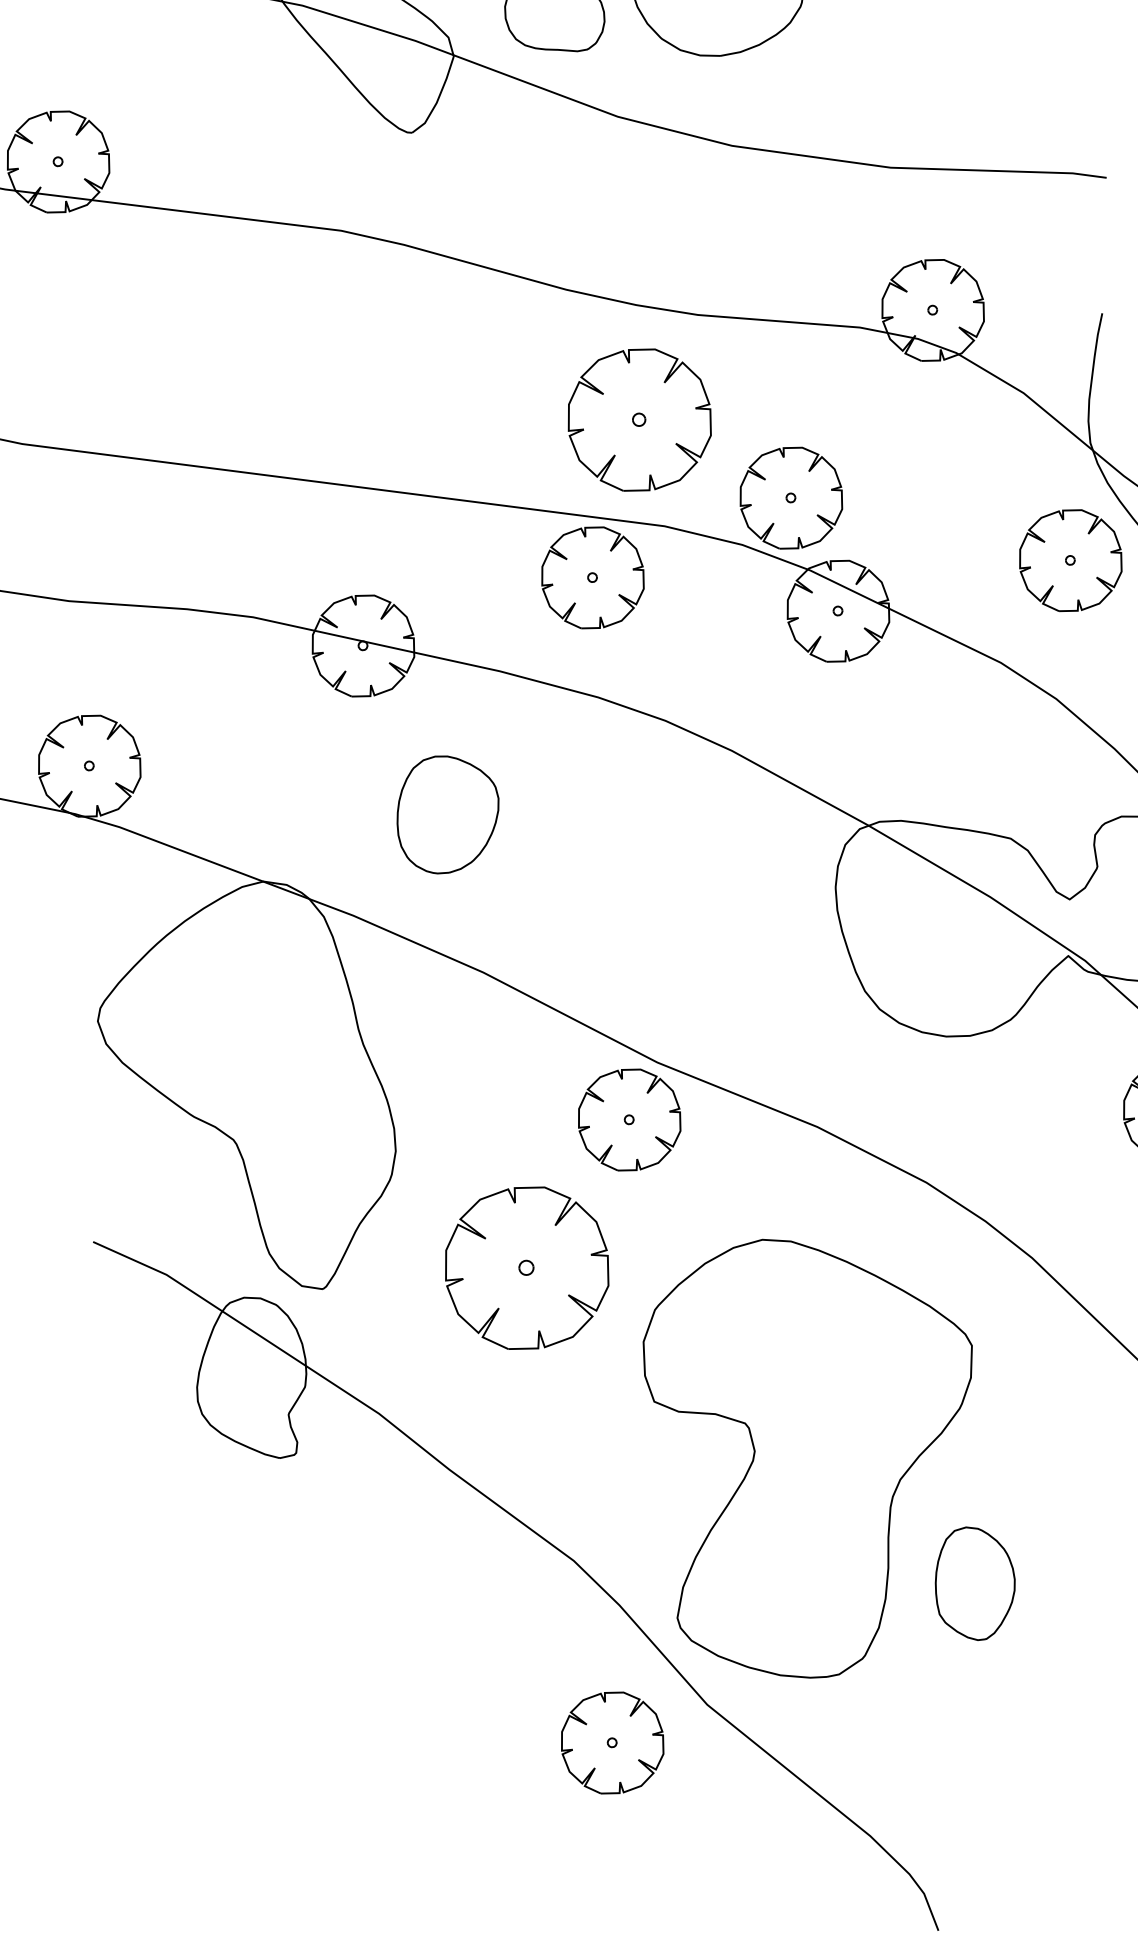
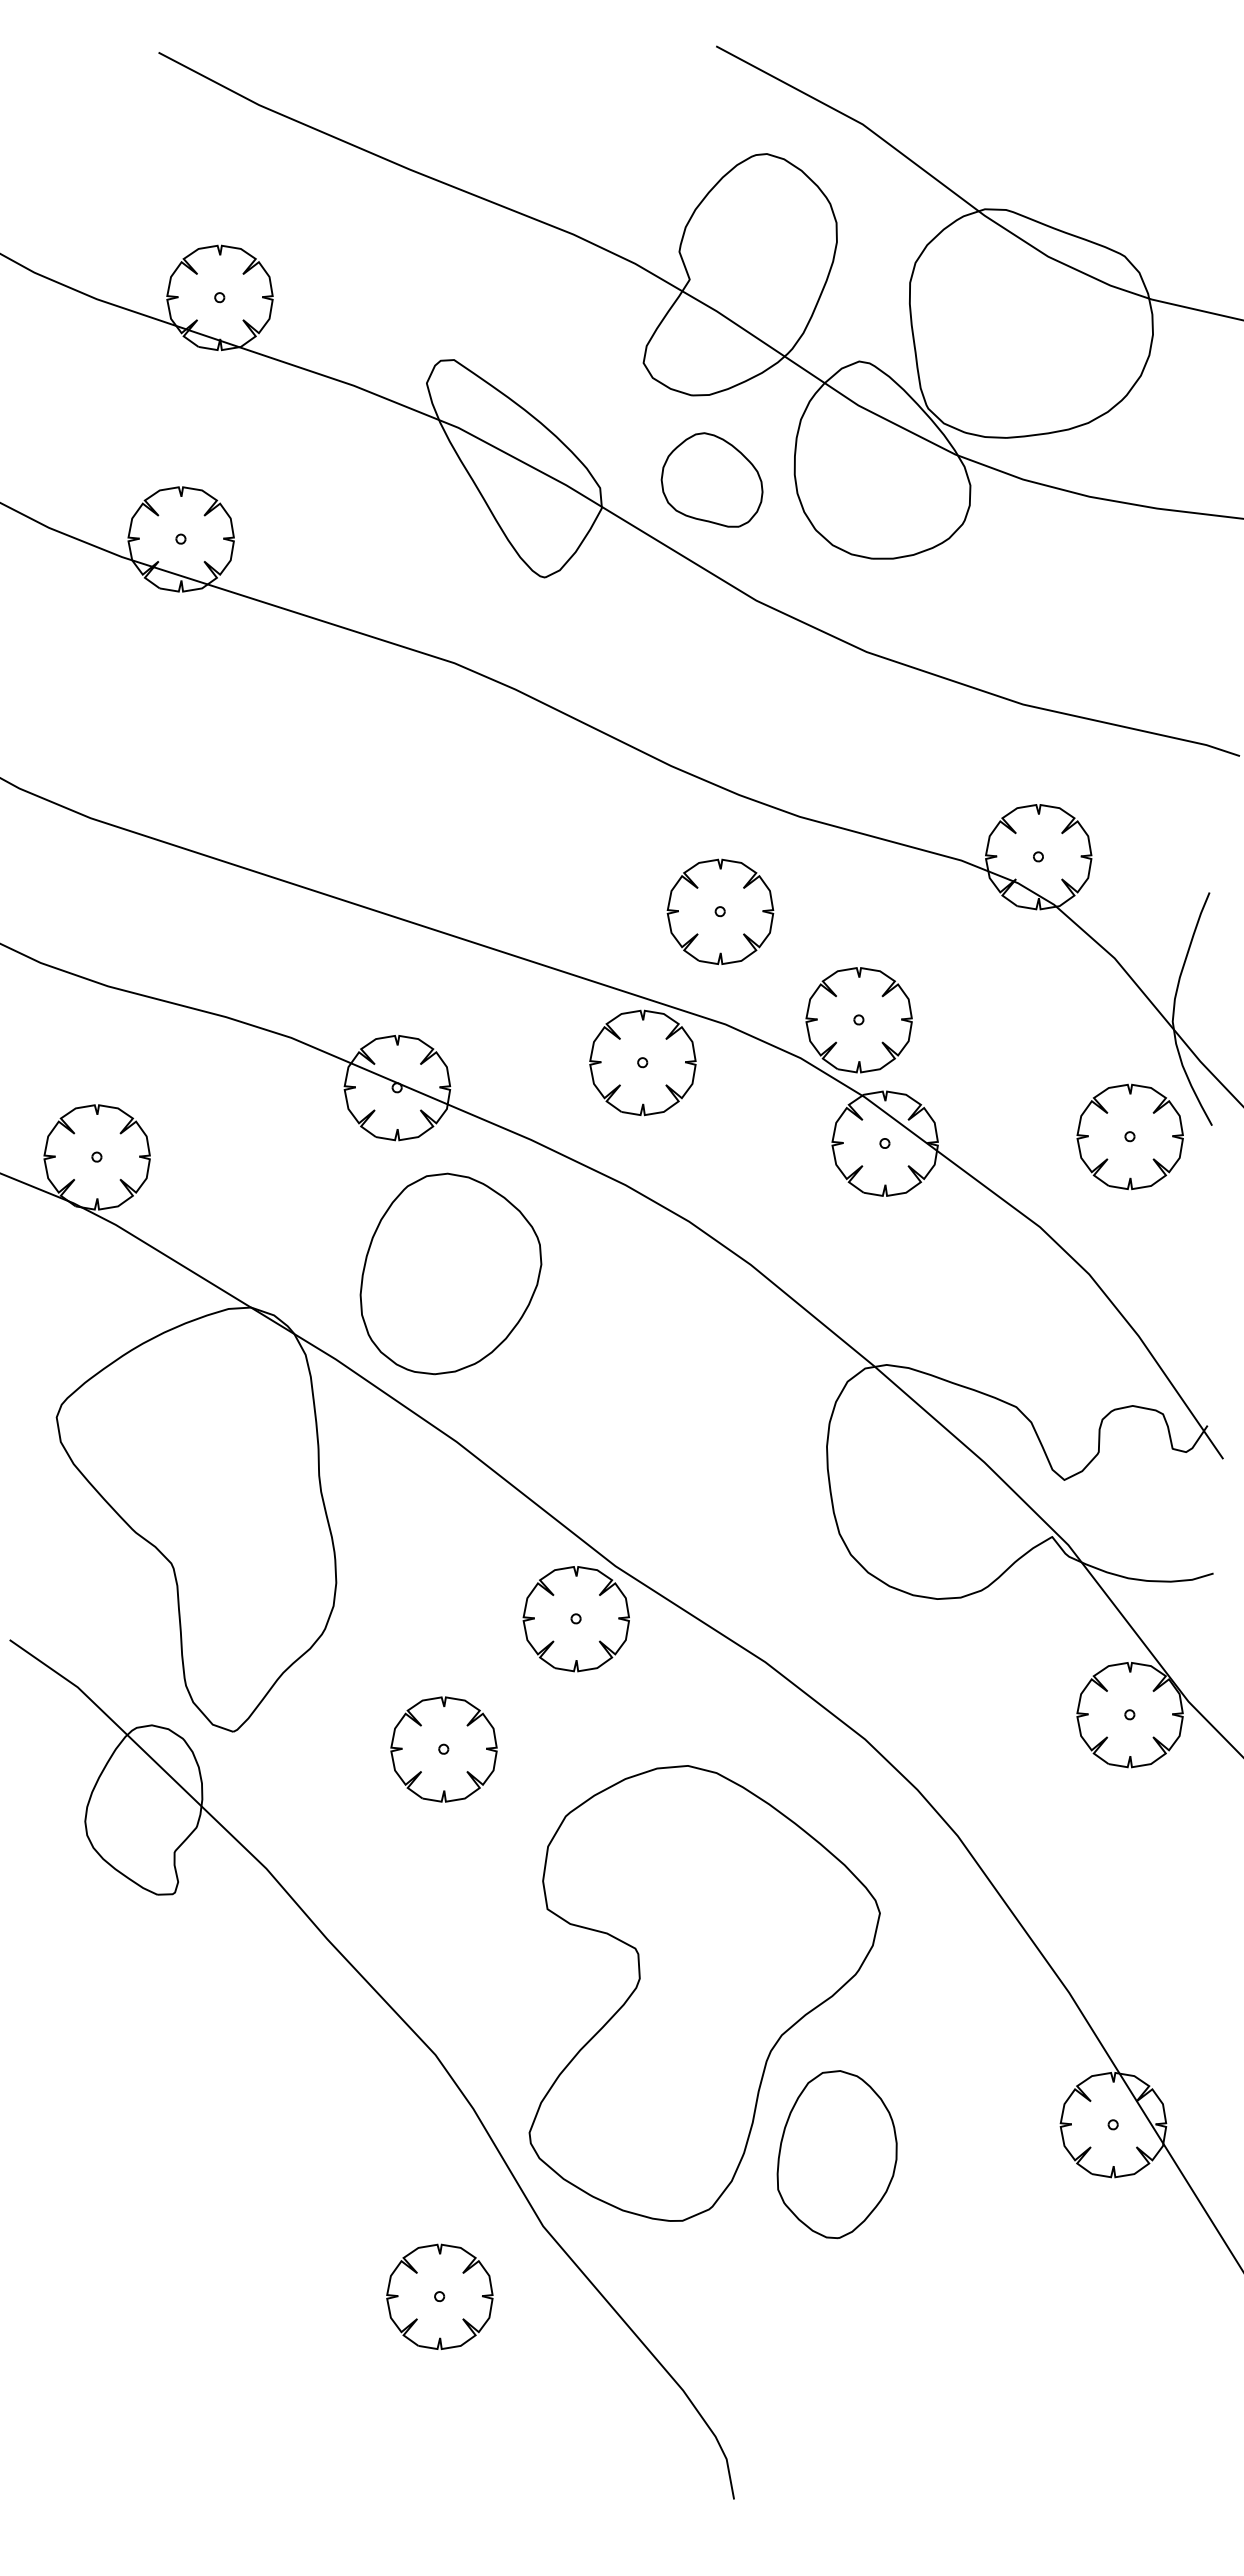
part: (639, 419) -> (720, 911), size x0.71
part: (447, 813) -> (450, 1273), size x1.67
part: (526, 1268) -> (443, 1749), size x0.62
part: (973, 1583) -> (836, 2154), size x1.43
part: (612, 1742) -> (439, 2296), moved

